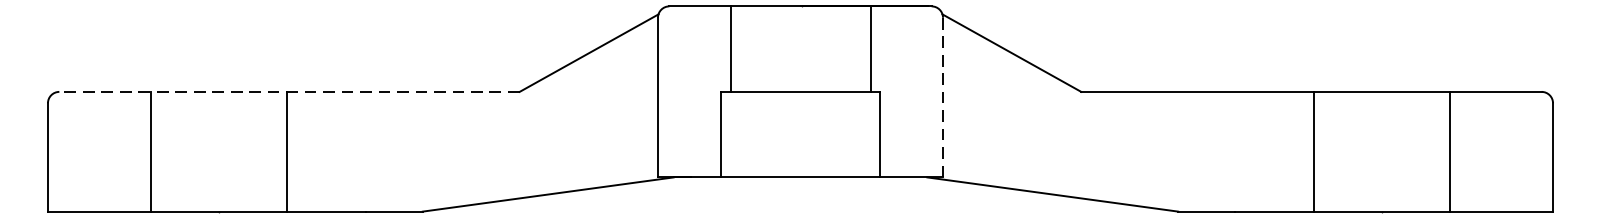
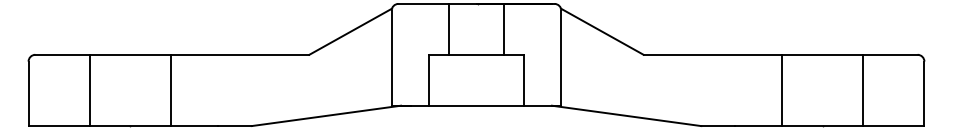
line: (731, 47) -> (449, 28), moved
line: (871, 47) -> (503, 28), moved
line: (288, 91) -> (171, 54), dashed -> solid
line: (943, 98) -> (561, 58), dashed -> solid

